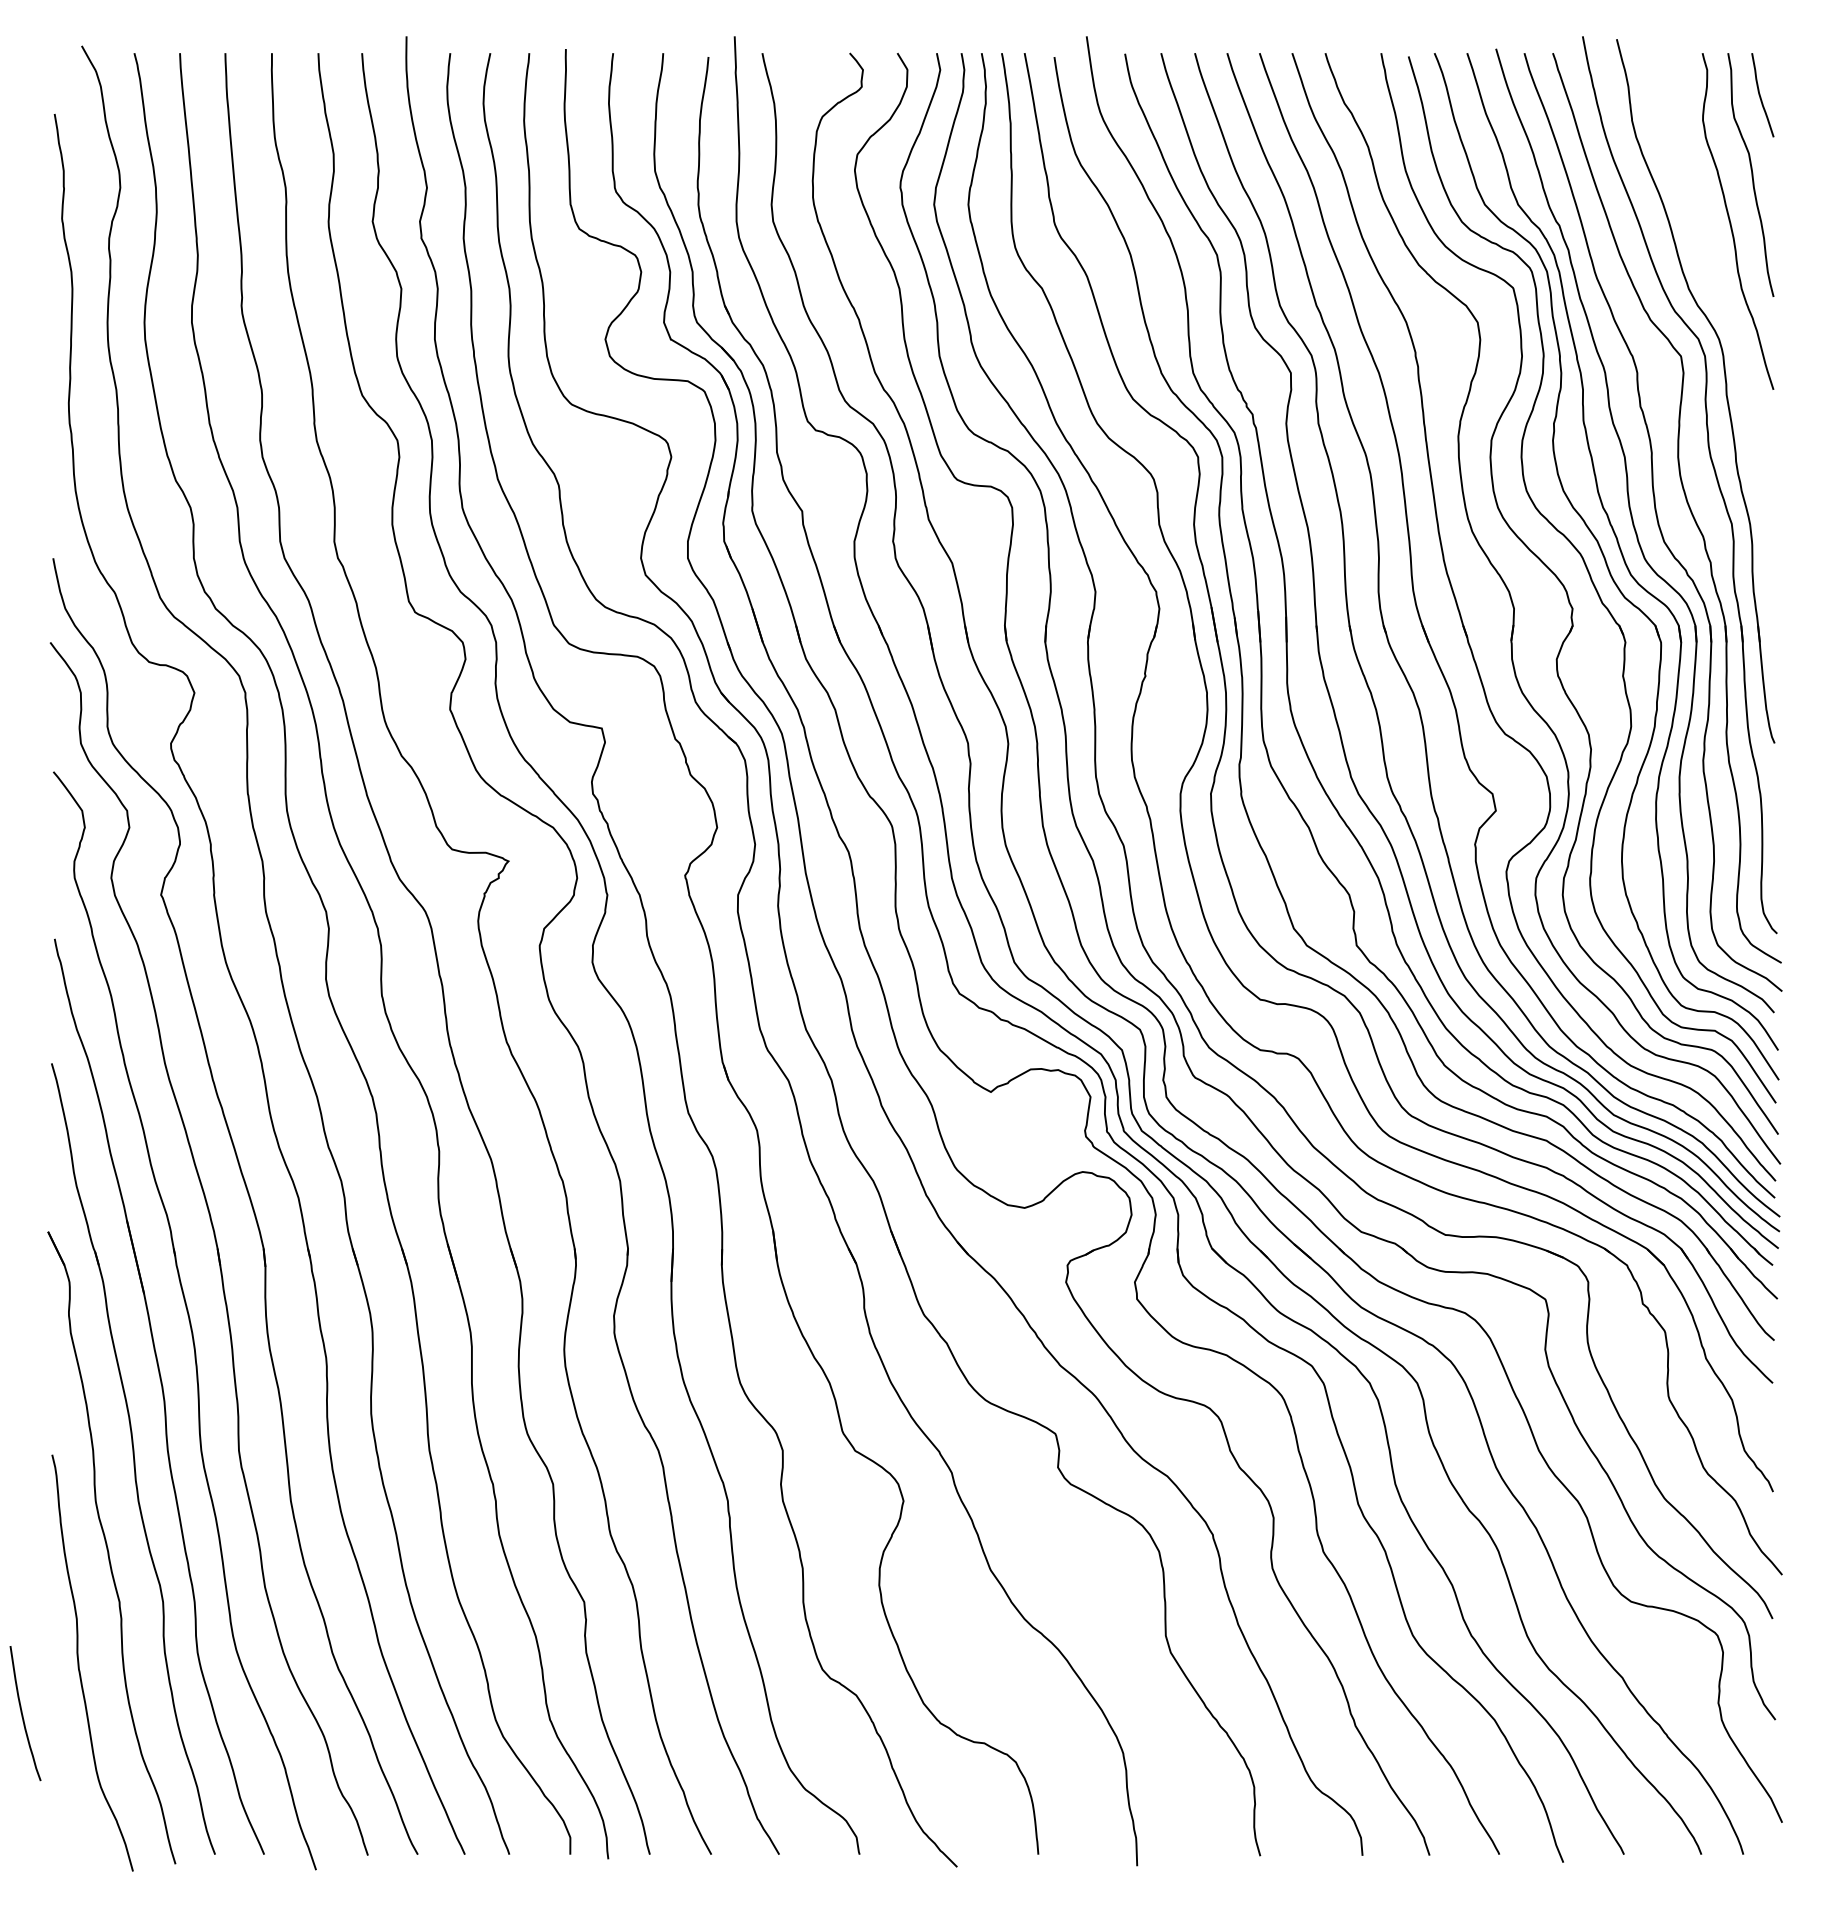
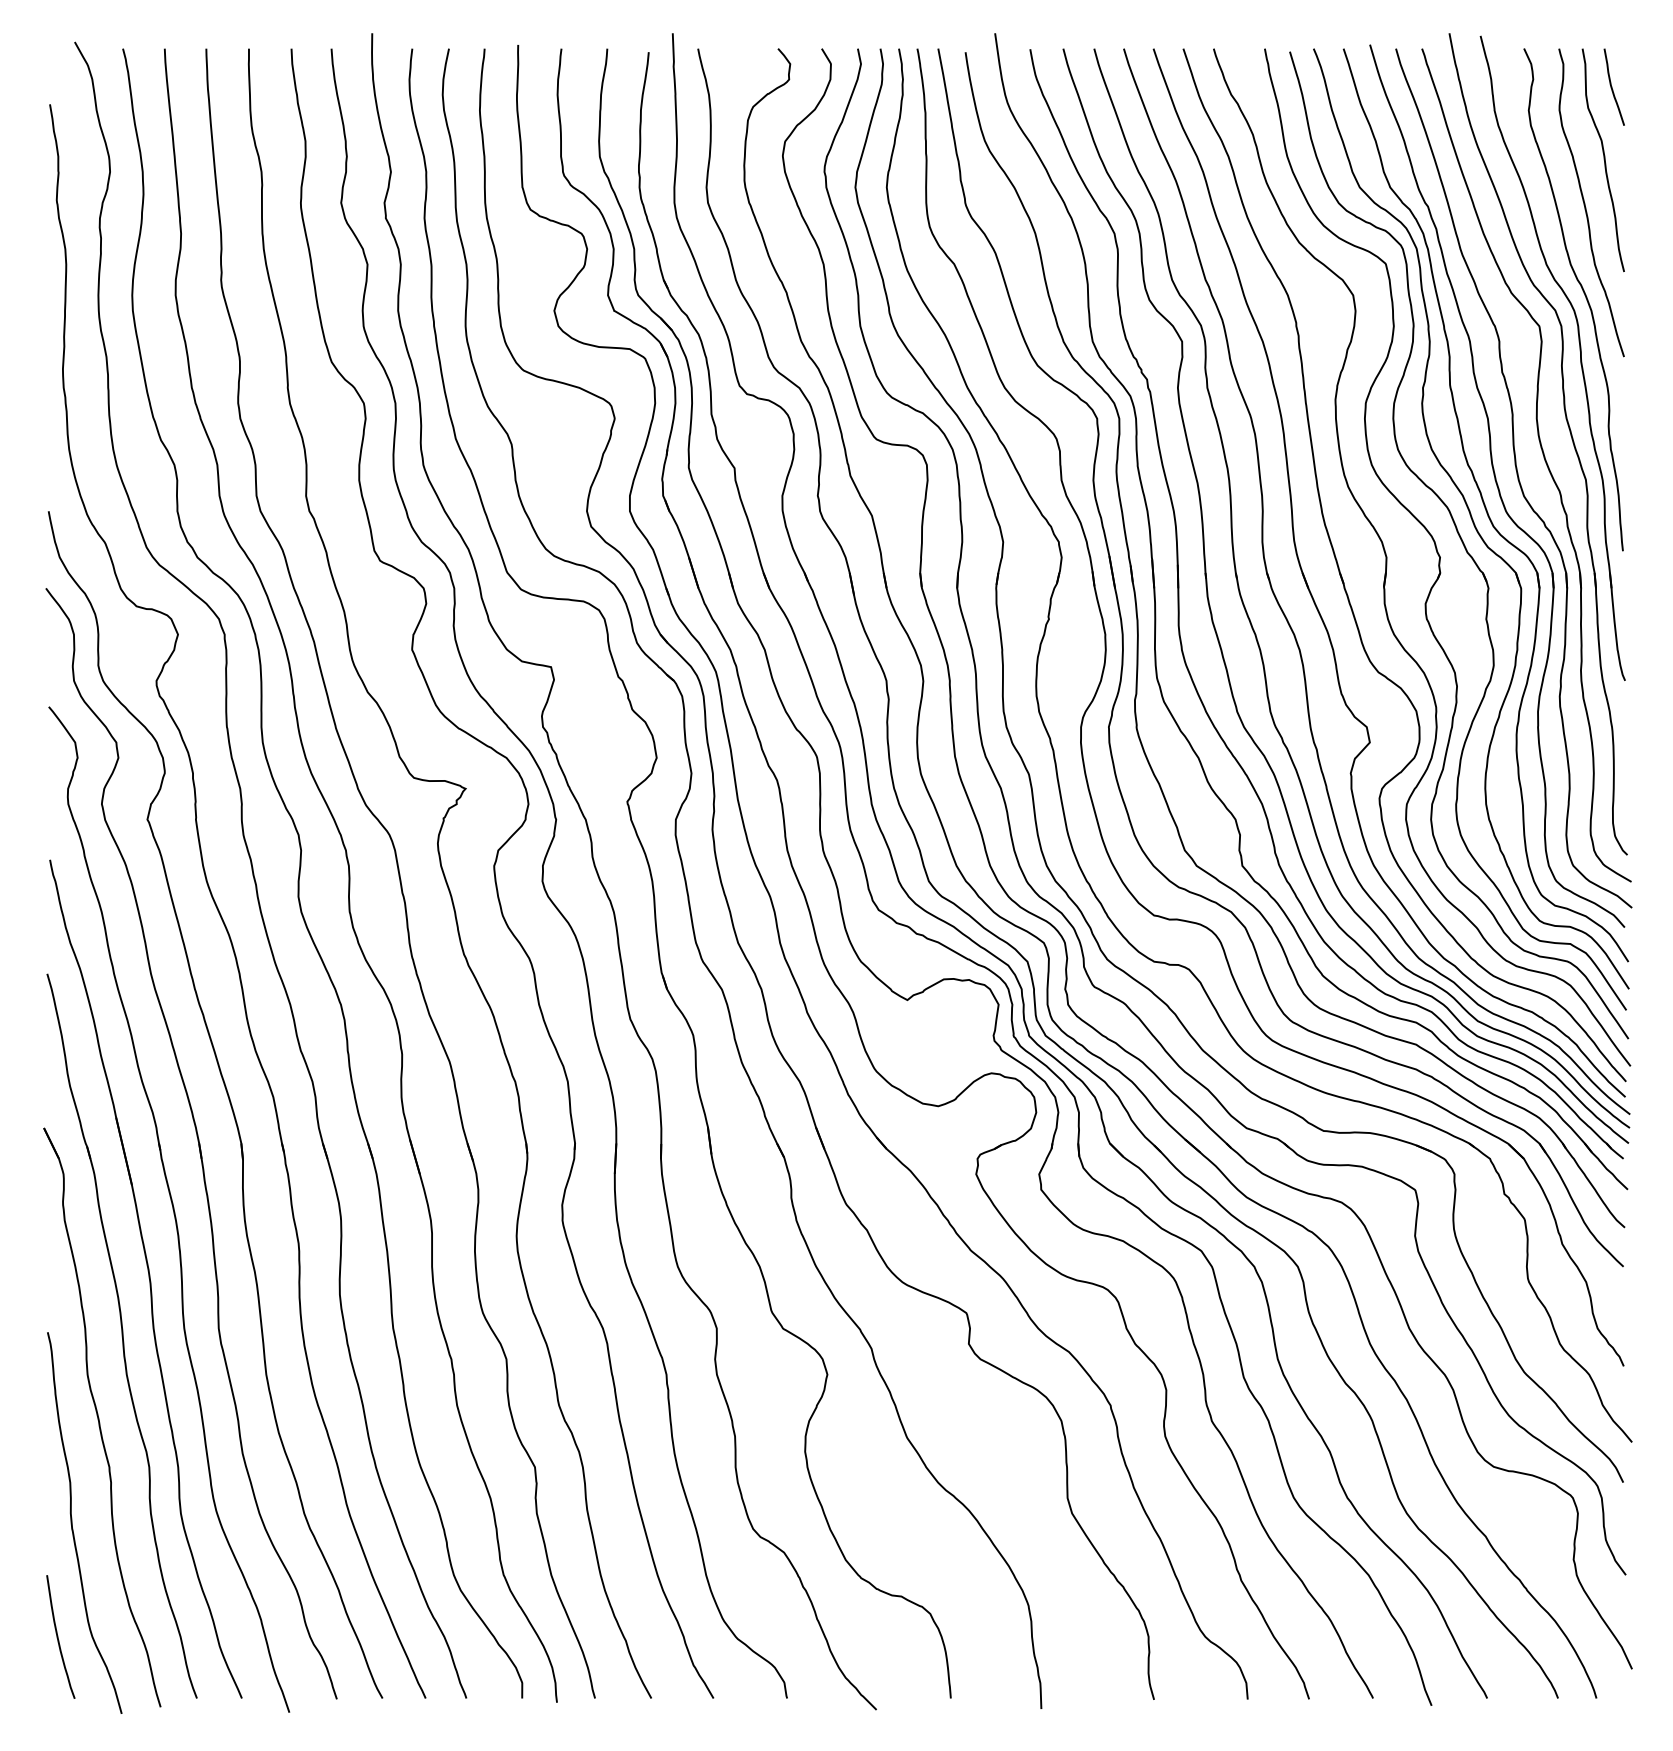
curve: (1730, 323) -> (1584, 296), added
curve: (23, 1715) -> (58, 1638), moved

